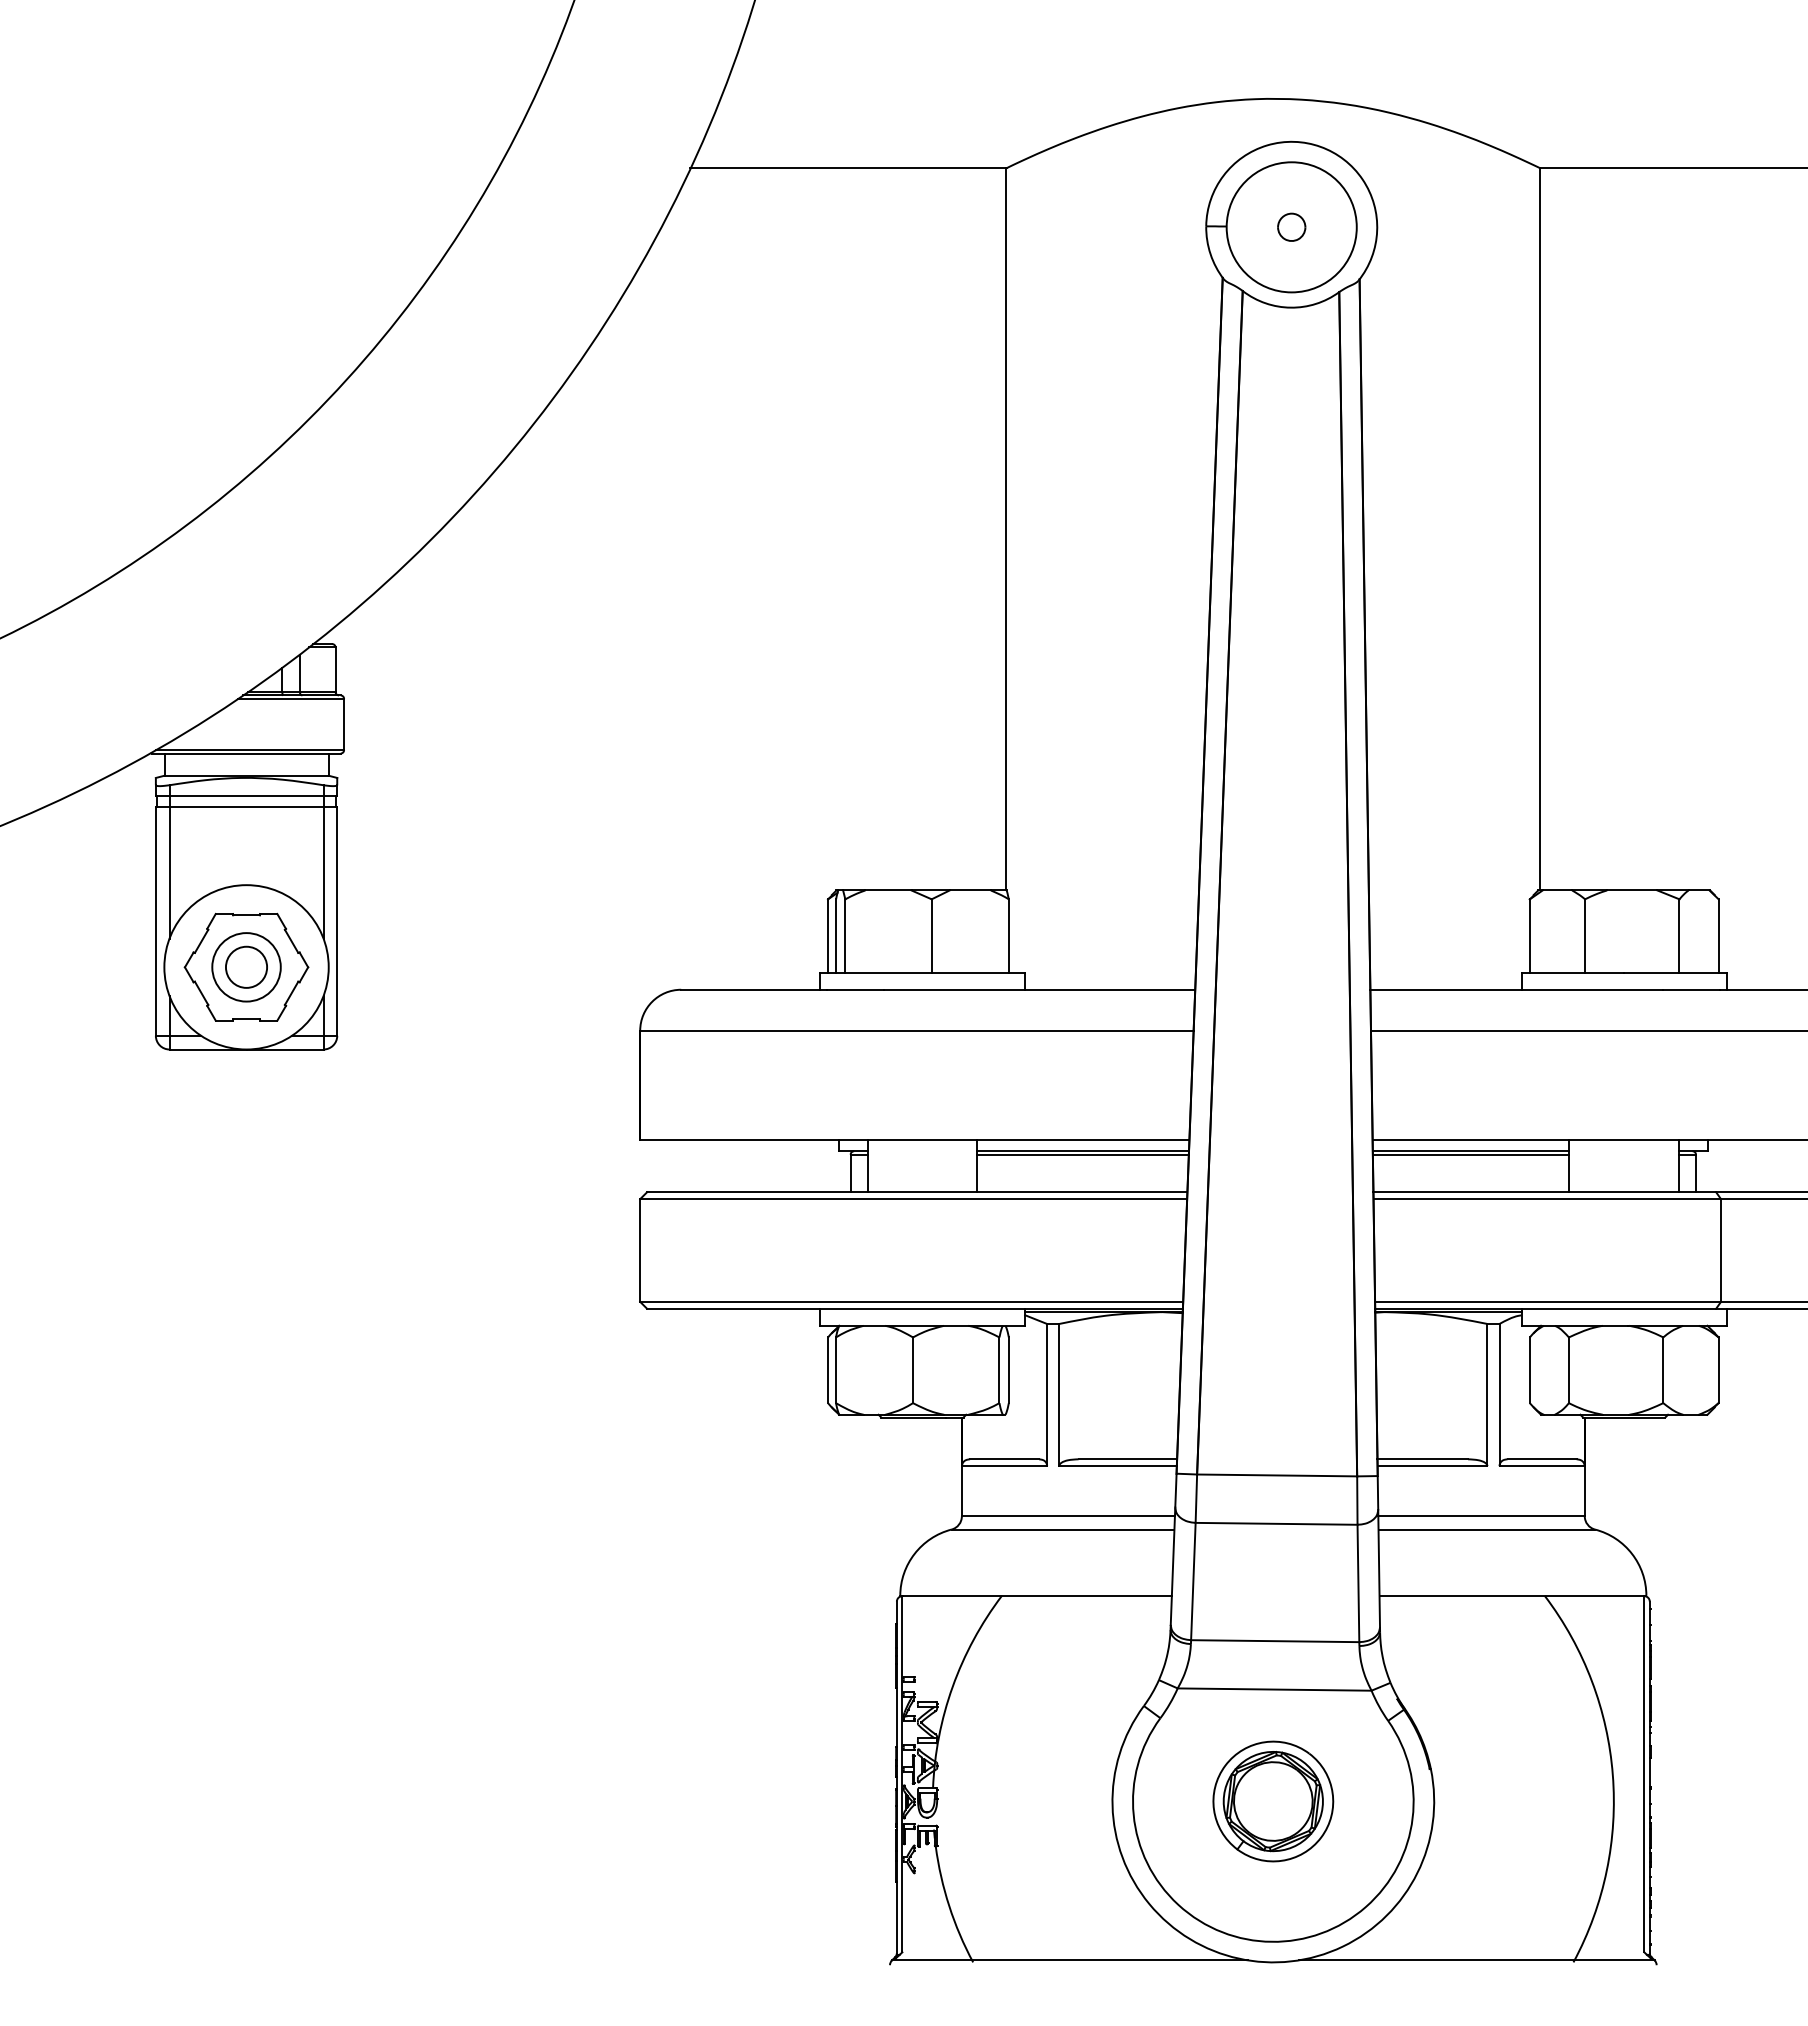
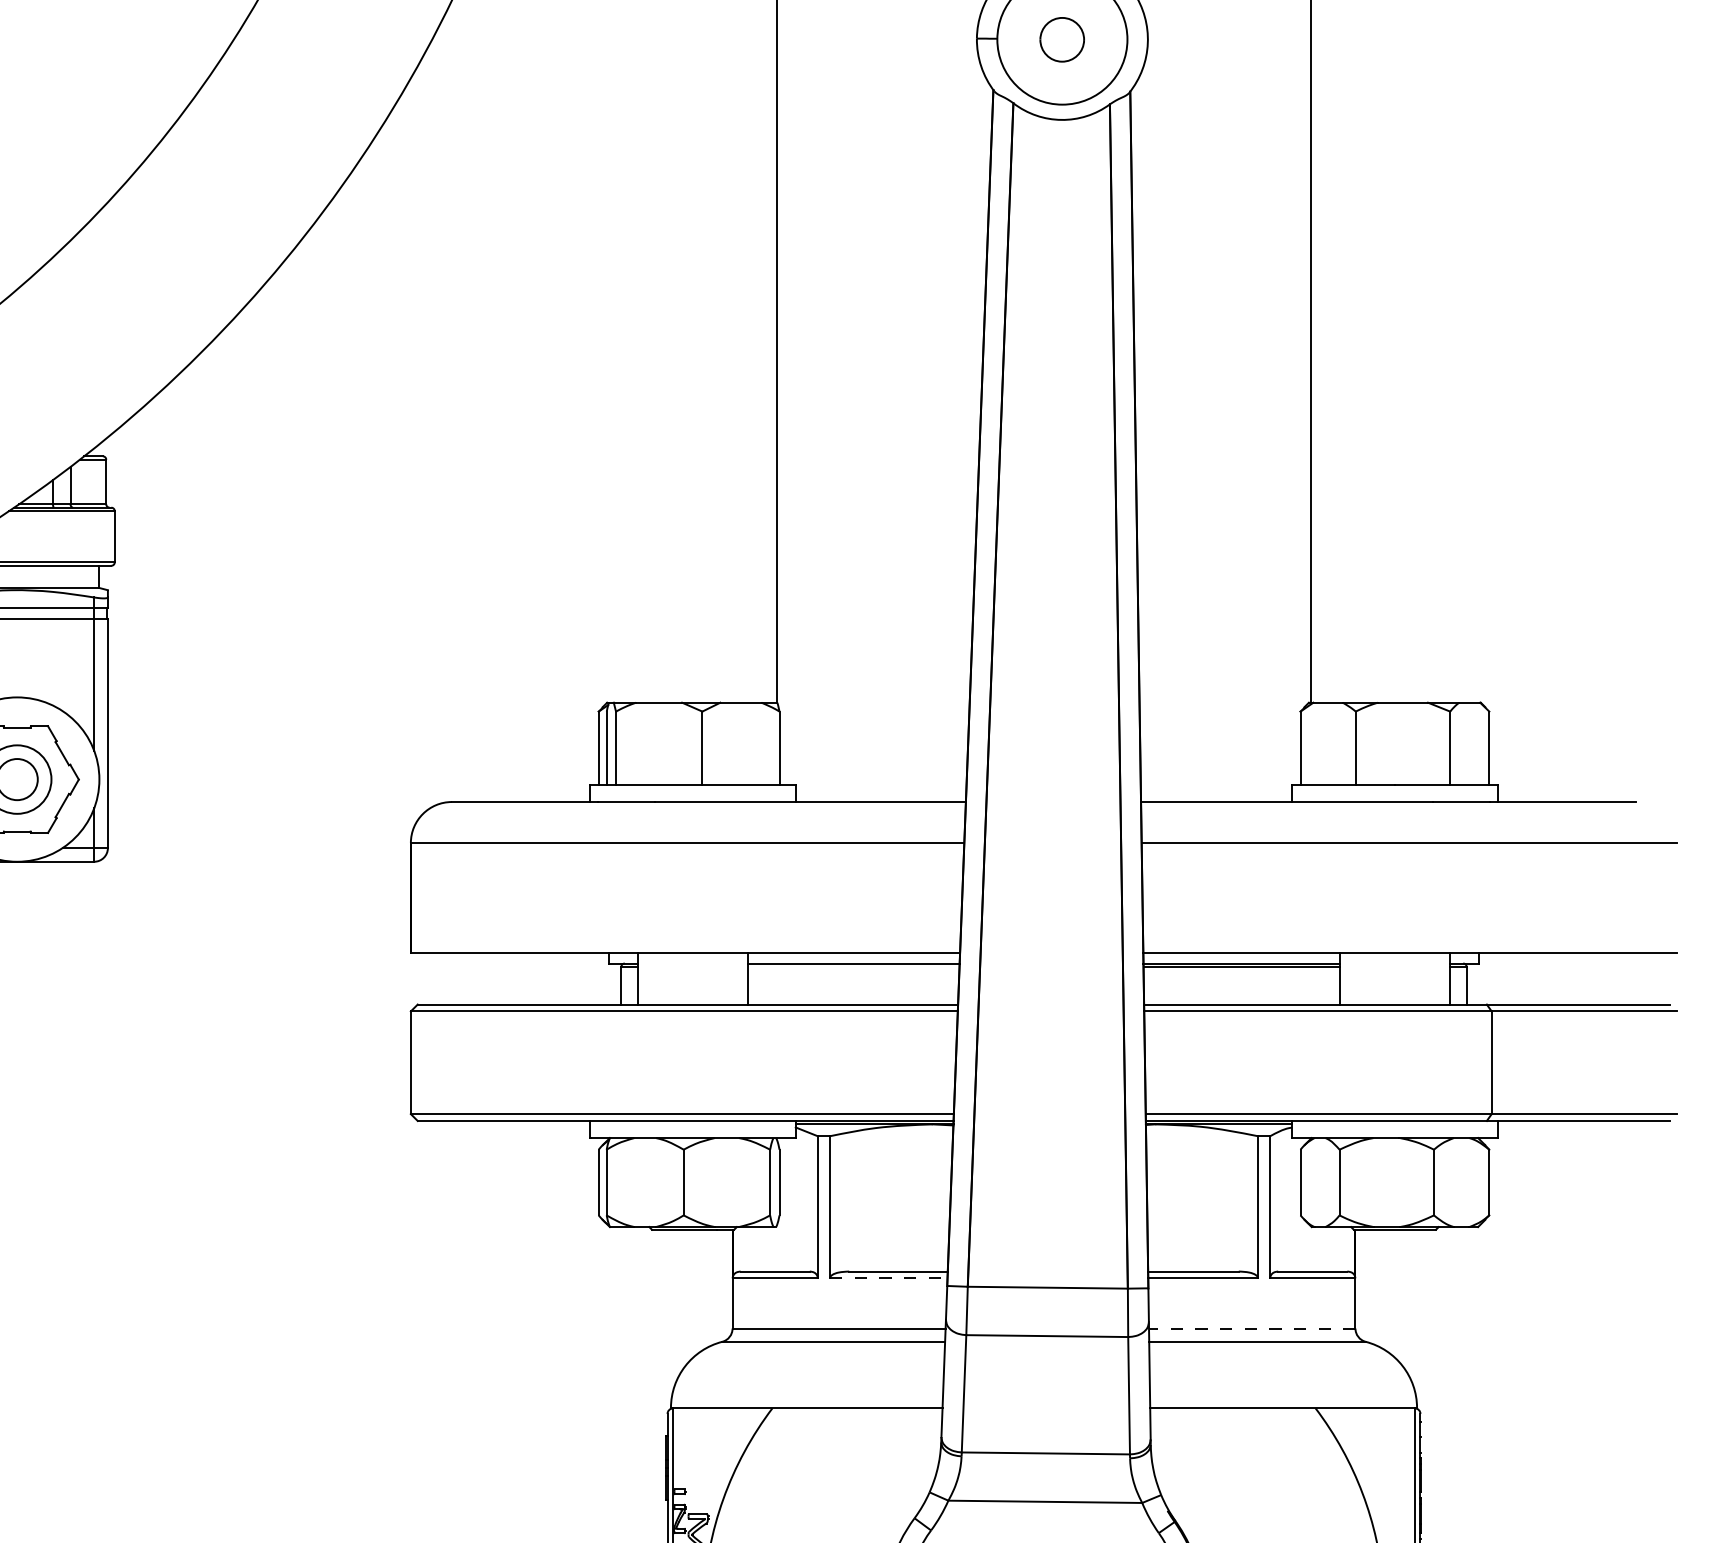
part: (1291, 226) -> (1062, 38), size x1.6
line: (1082, 1154) -> (853, 966), removed
line: (1118, 1466) -> (889, 1278), solid -> dashed
line: (1481, 1516) -> (1252, 1328), solid -> dashed

